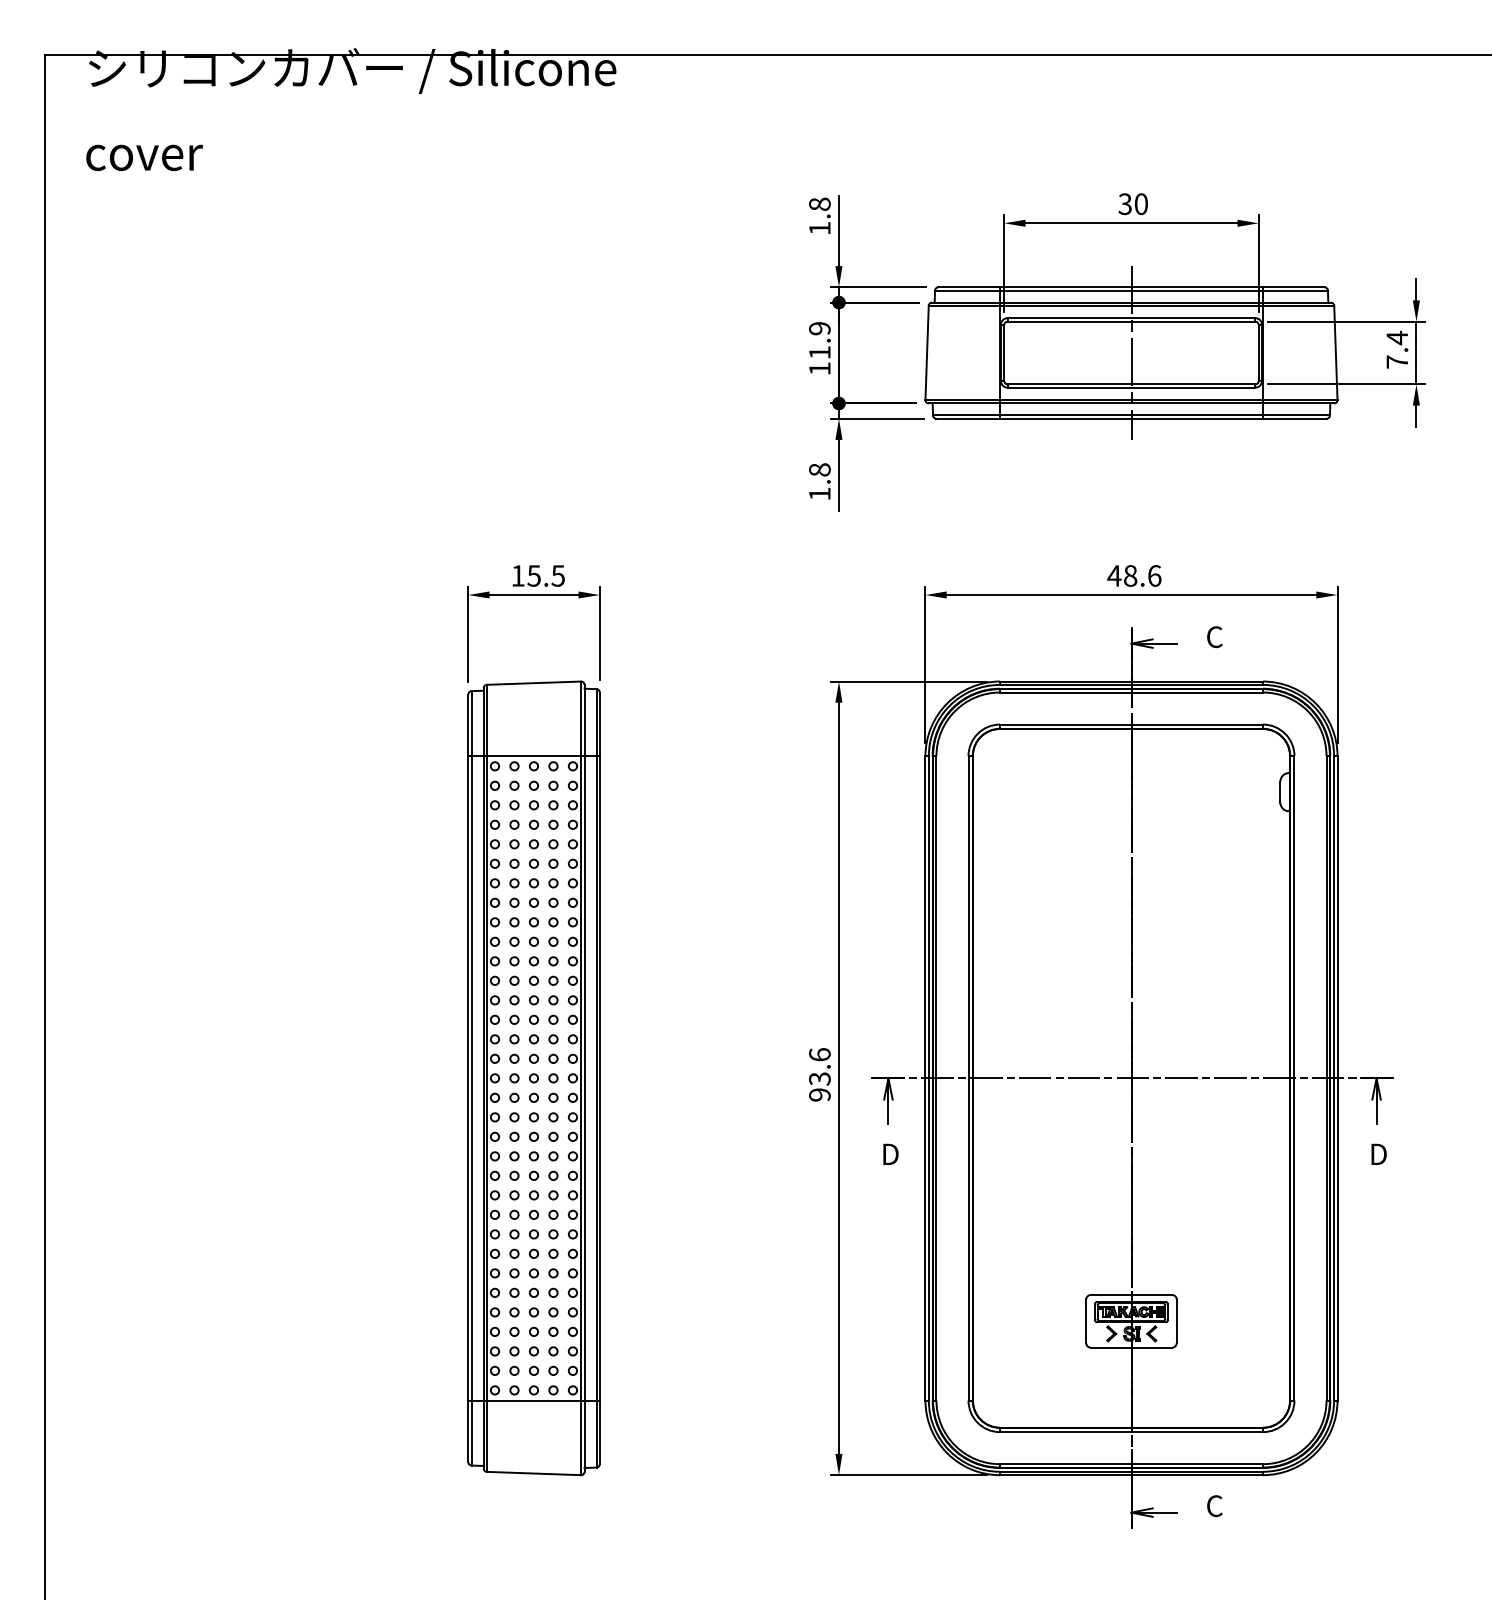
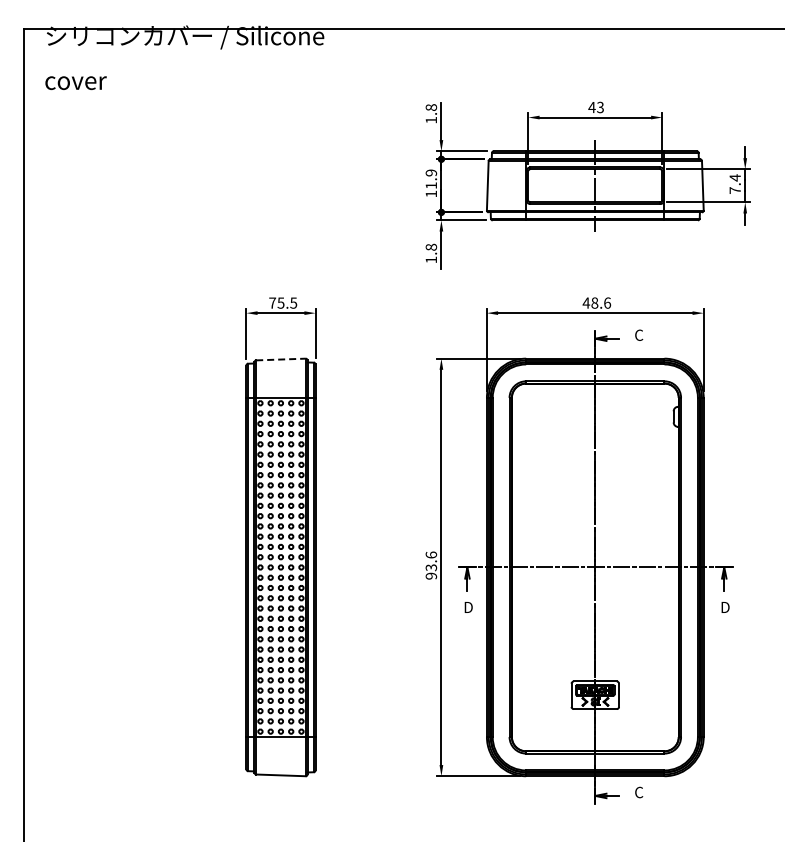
text: (1131, 204) -> (595, 107), 30 -> 43
text: (517, 574) -> (272, 302), 15.5 -> 75.5
line: (533, 683) -> (280, 359), solid -> dashed

